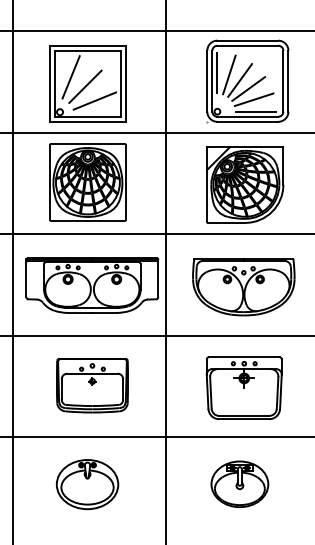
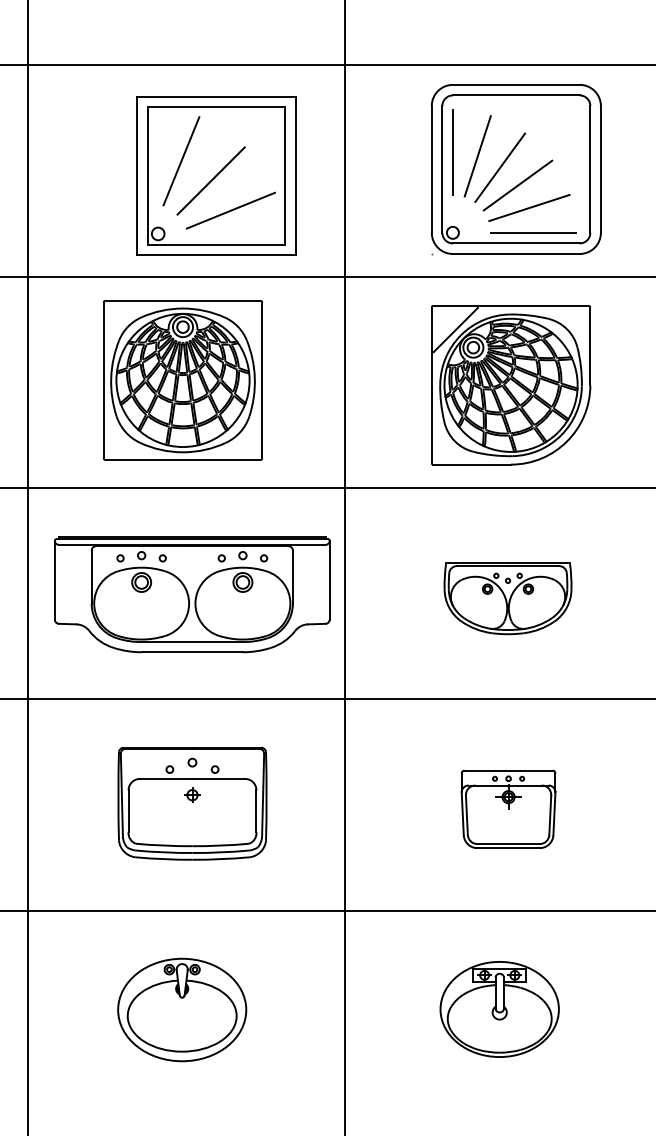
part: (87, 83) -> (215, 174), moved
part: (243, 287) -> (507, 599), size x0.6
part: (243, 388) -> (507, 809), size x0.6

